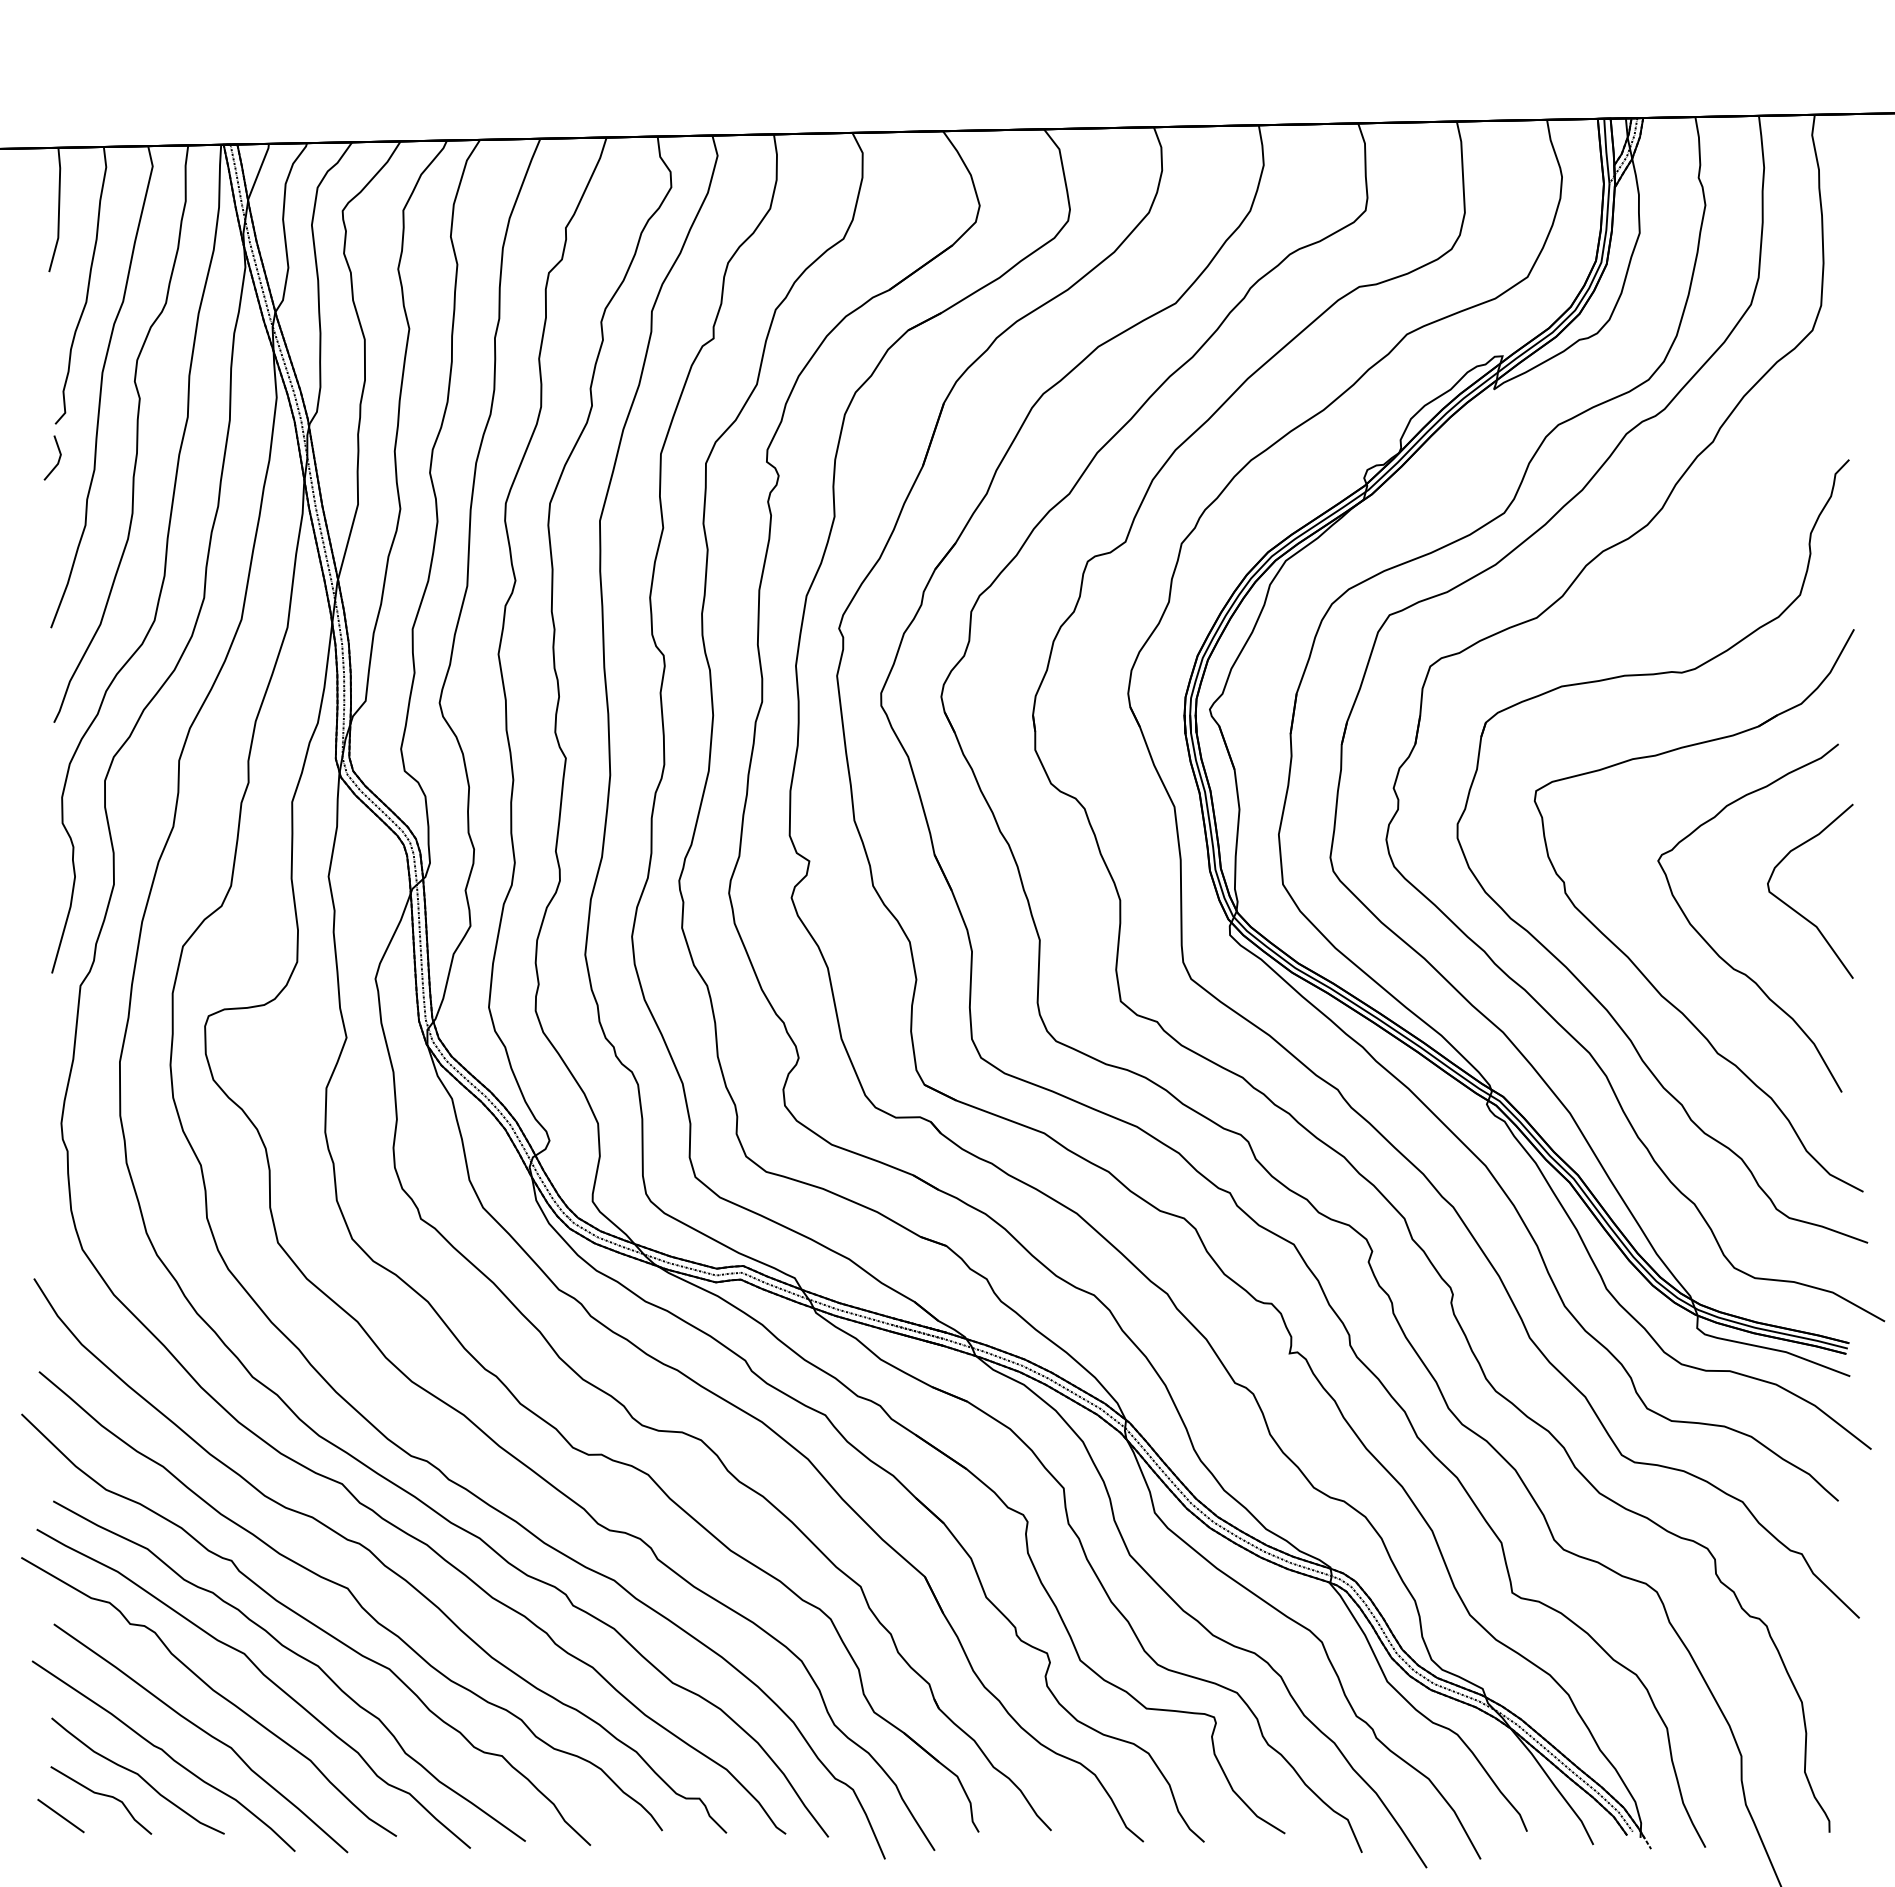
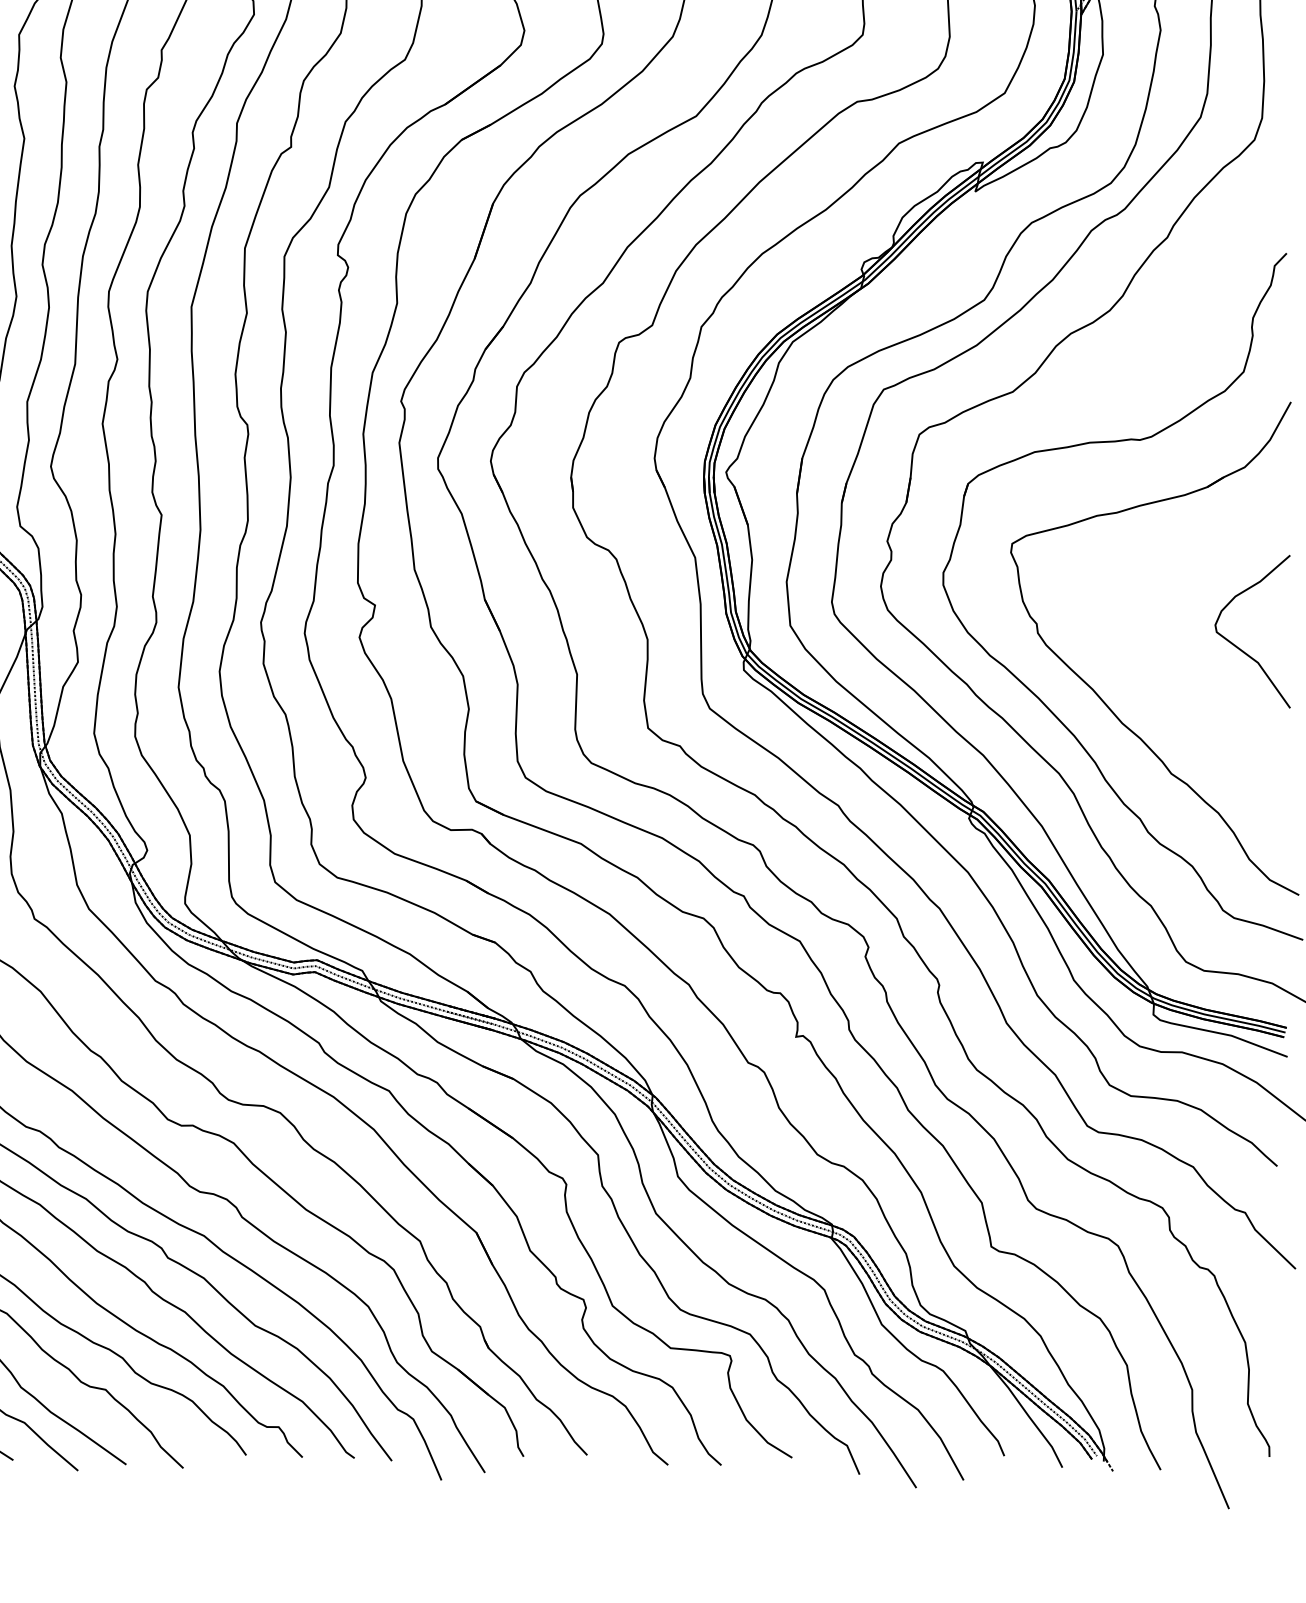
part: (1715, 950) -> (1169, 683), removed

